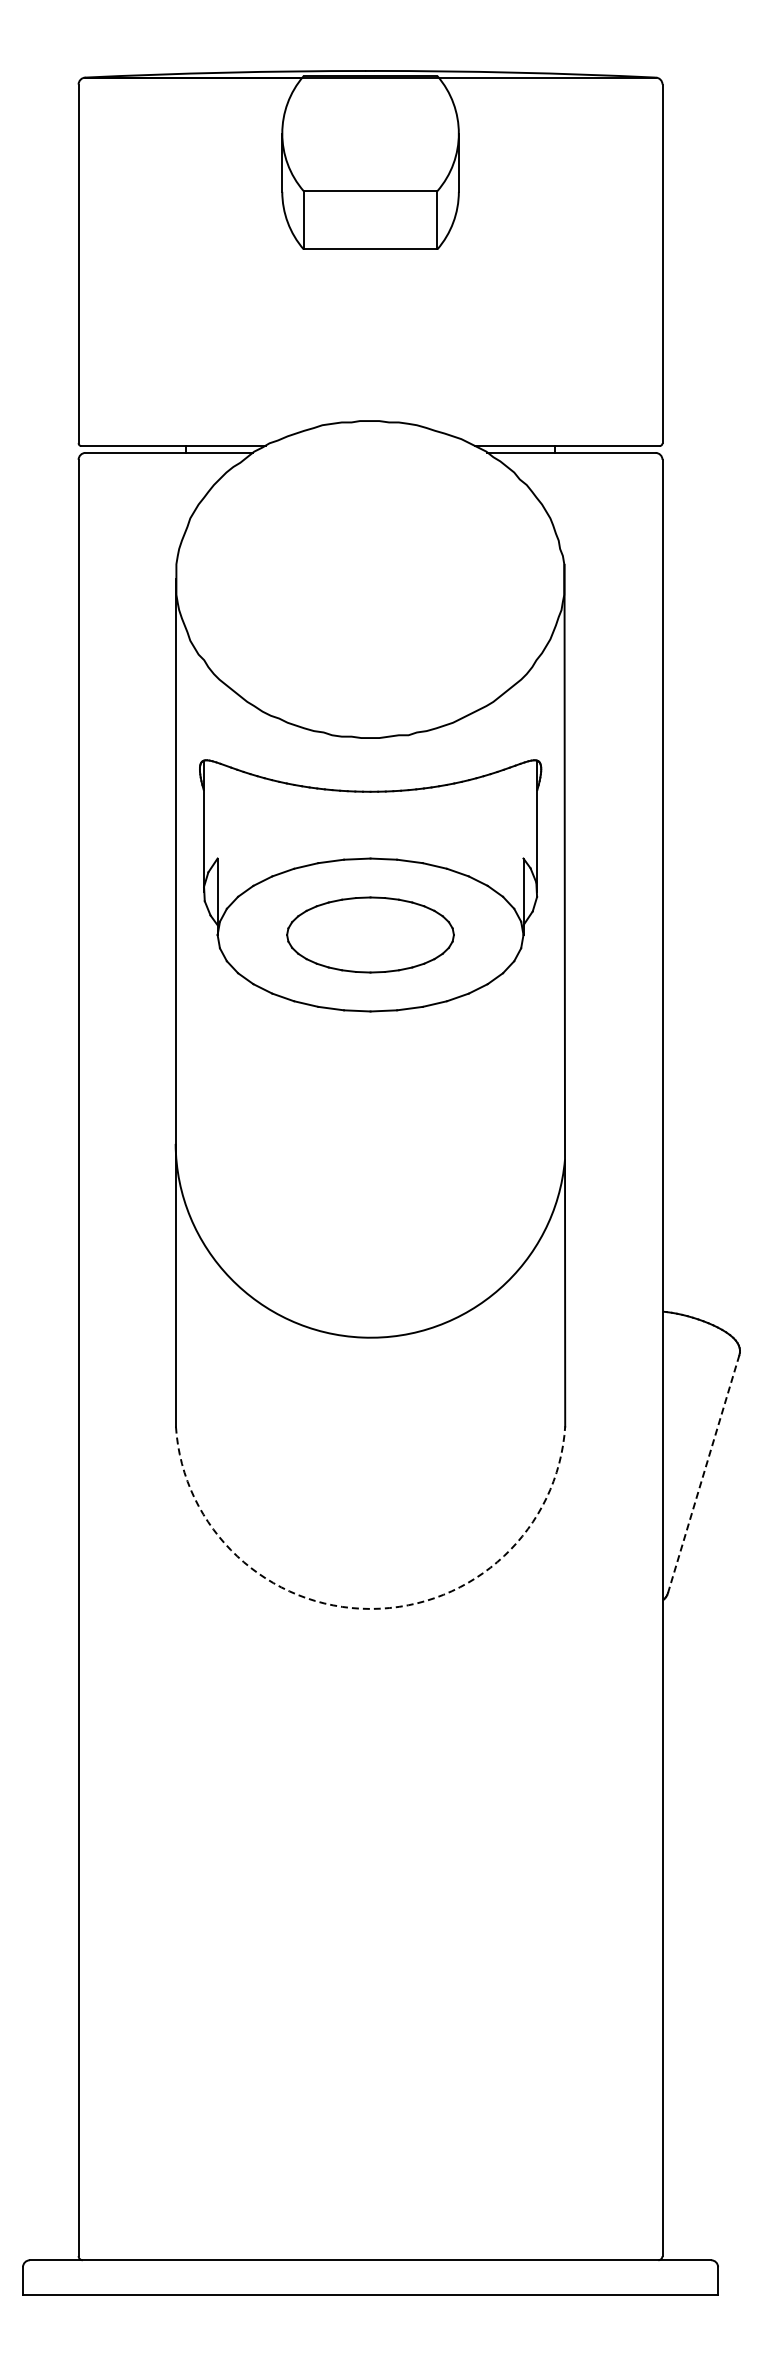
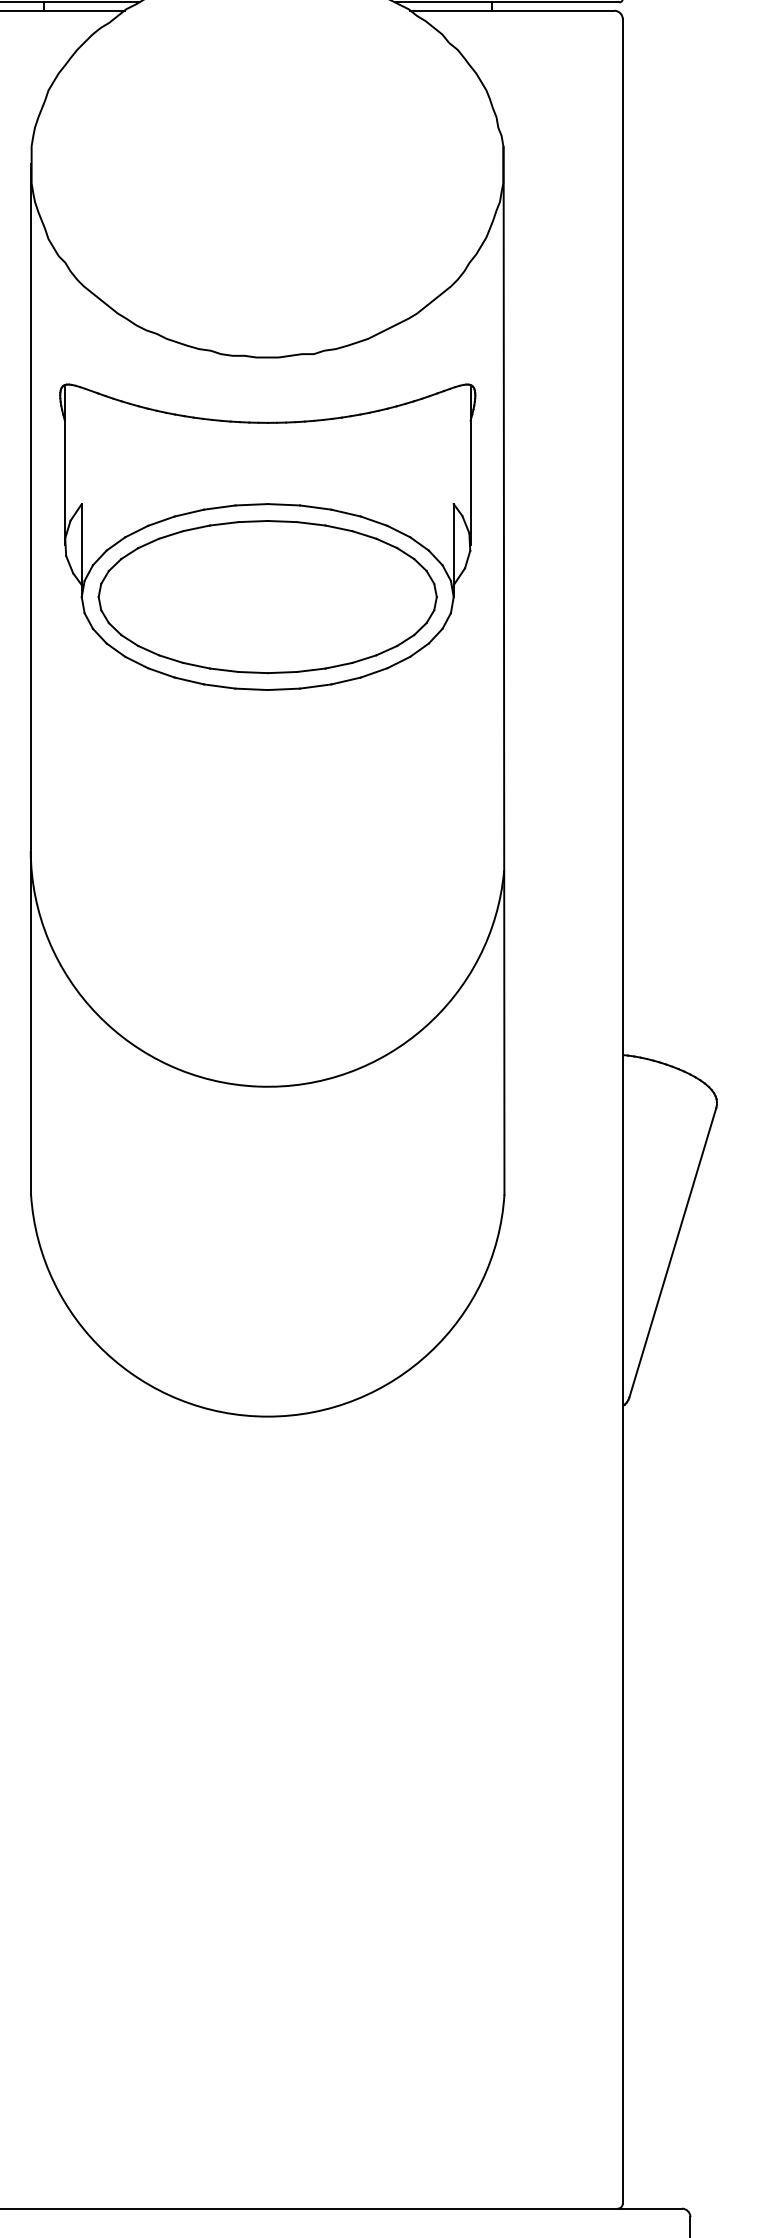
part: (370, 934) -> (267, 596), size x1.67
line: (703, 1474) -> (672, 1253), dashed -> solid
arc: (370, 1608) -> (267, 1416), dashed -> solid

